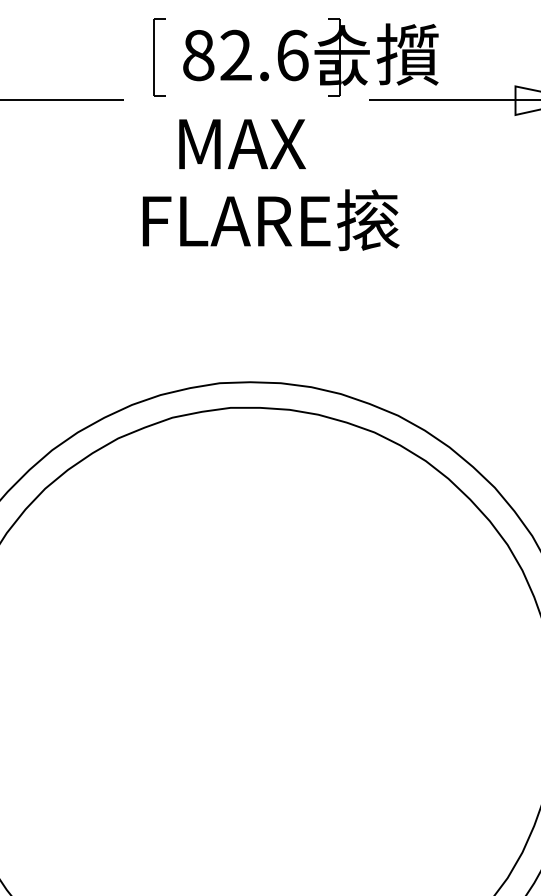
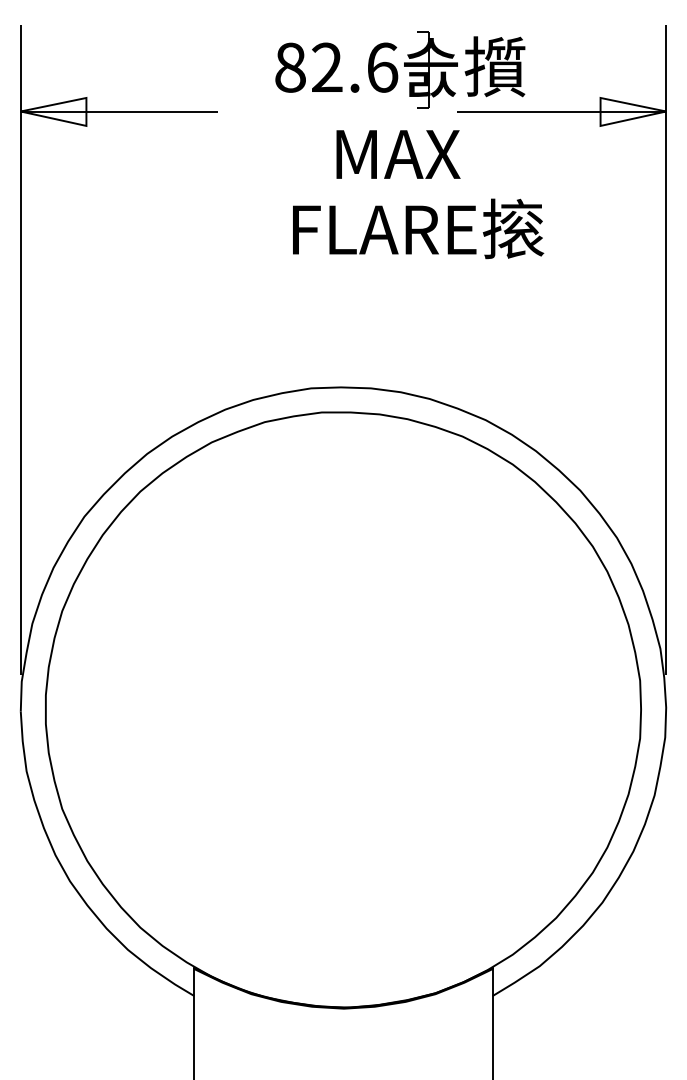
part: (158, 57) -> (251, 69), removed
text: (242, 144) -> (398, 154), moved
text: (271, 219) -> (418, 228), moved

